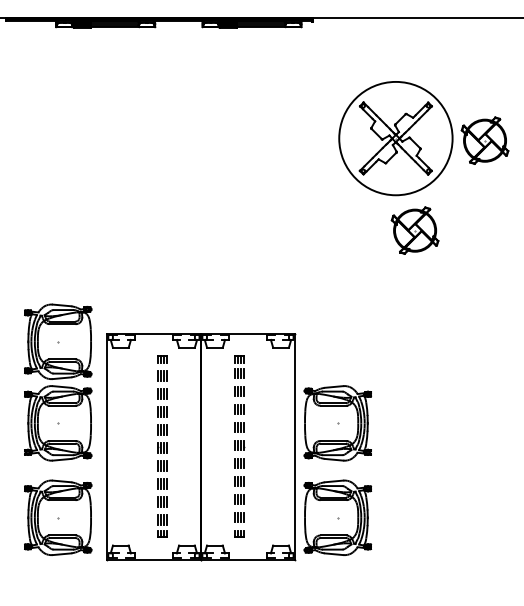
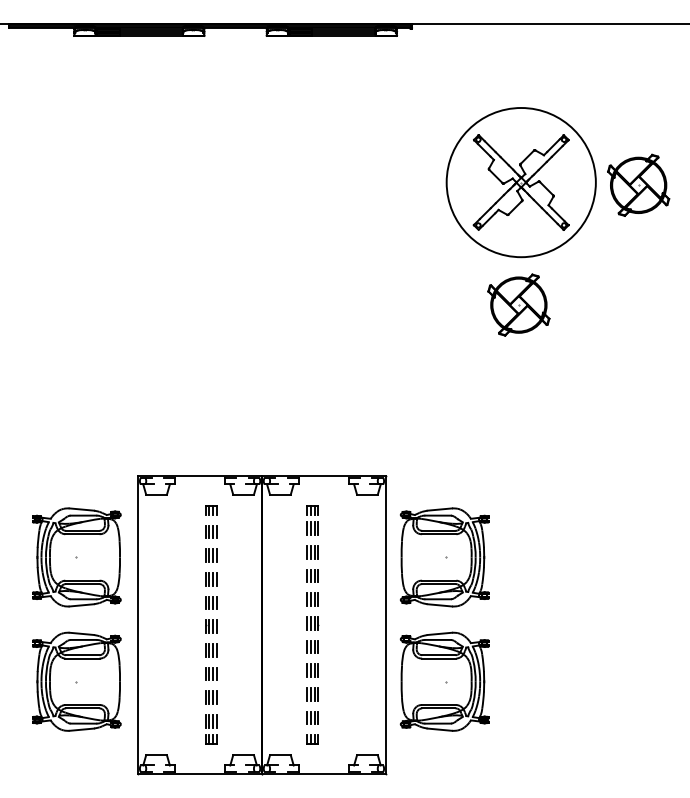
part: (414, 230) -> (518, 304), moved
part: (58, 341) -> (77, 449), removed
part: (201, 447) -> (262, 626), moved

